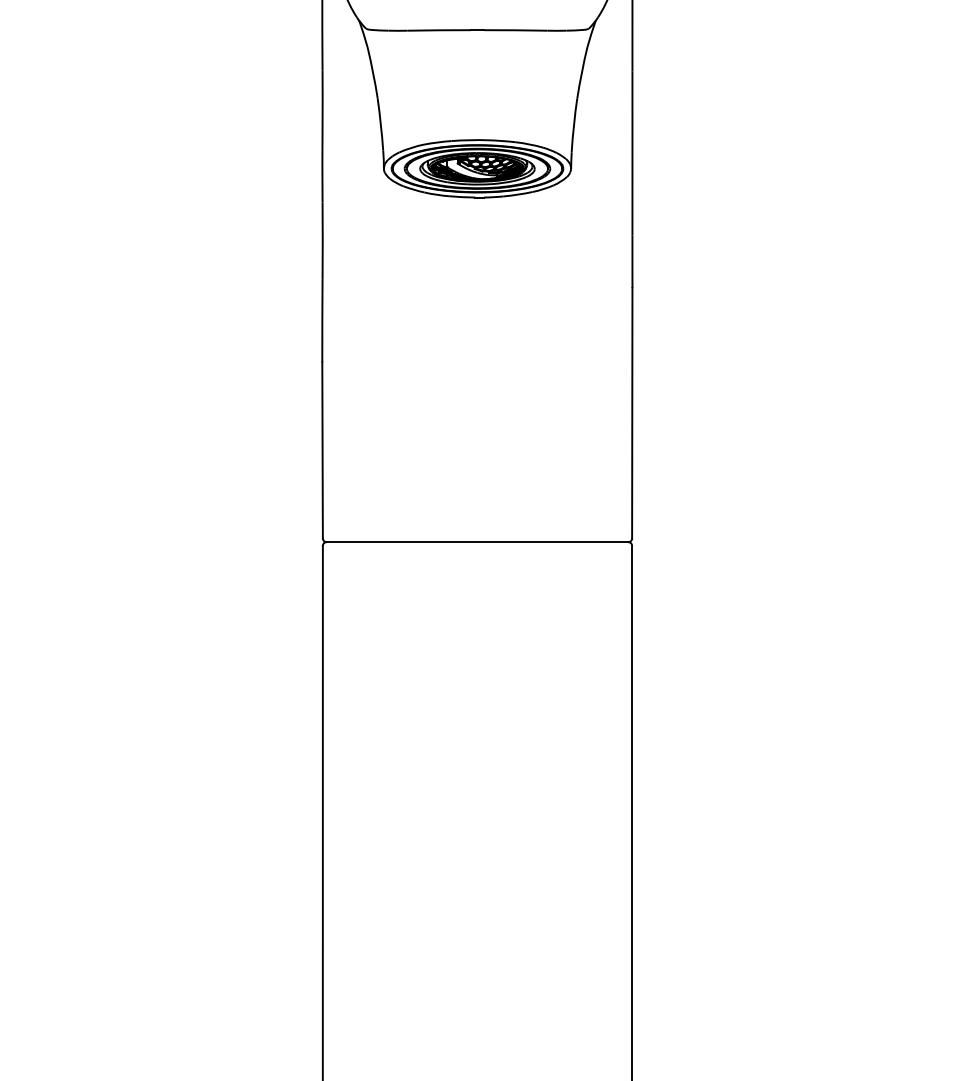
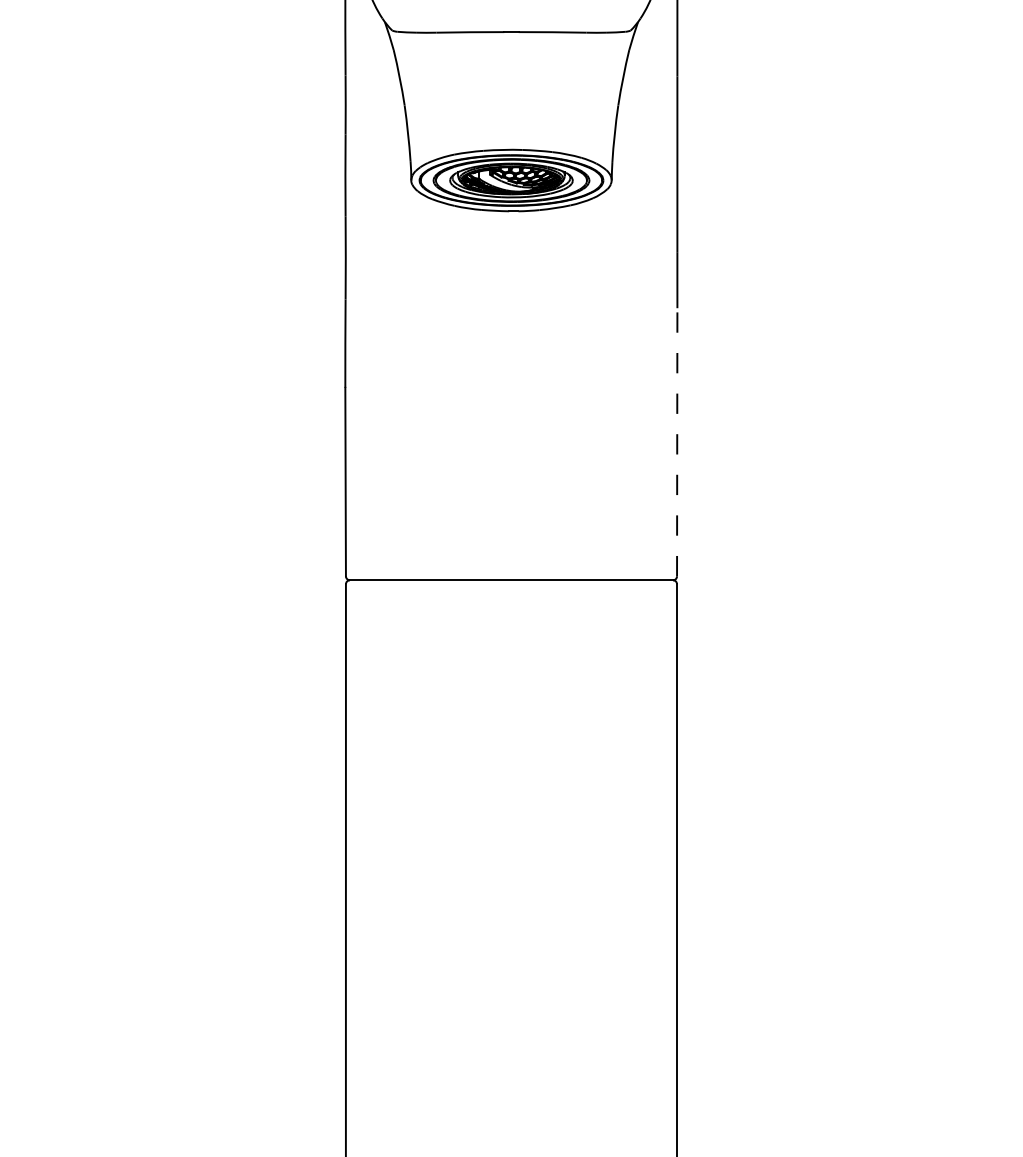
line: (632, 412) -> (677, 441), solid -> dashed

